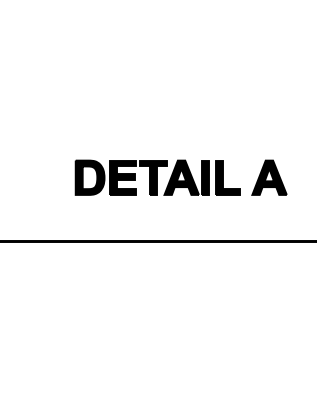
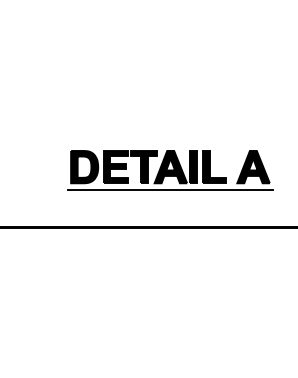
line: (181, 202) -> (170, 190), added

